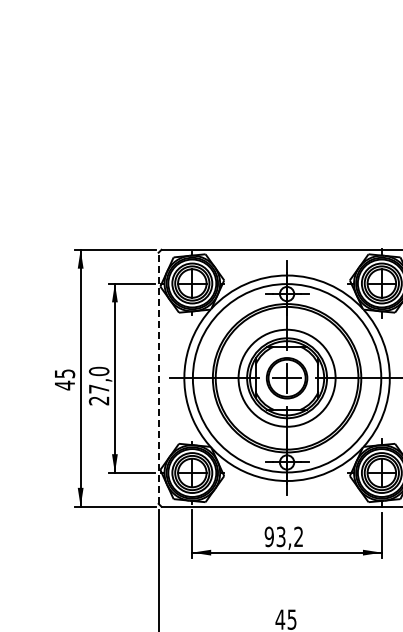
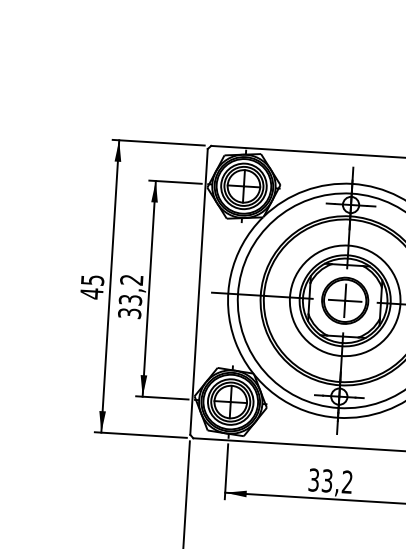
line: (158, 378) -> (198, 292), dashed -> solid
text: (98, 385) -> (130, 295), 27,0 -> 33,2
text: (268, 536) -> (313, 479), 93,2 -> 33,2

